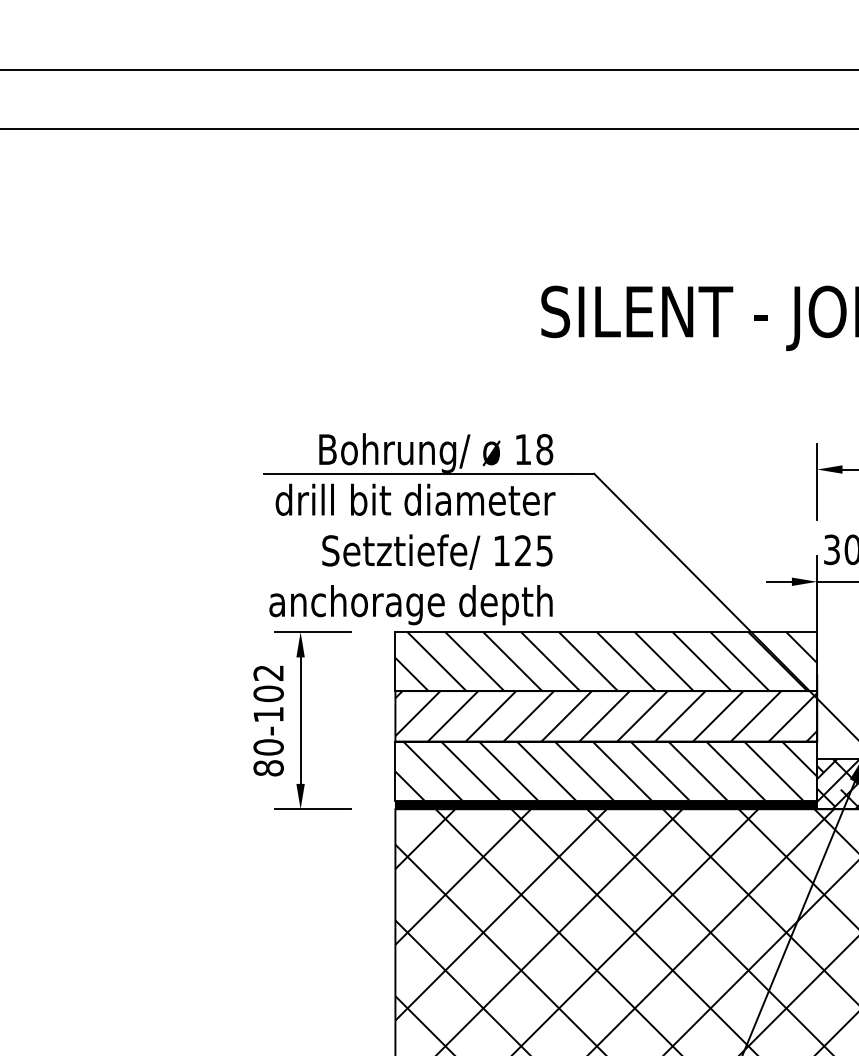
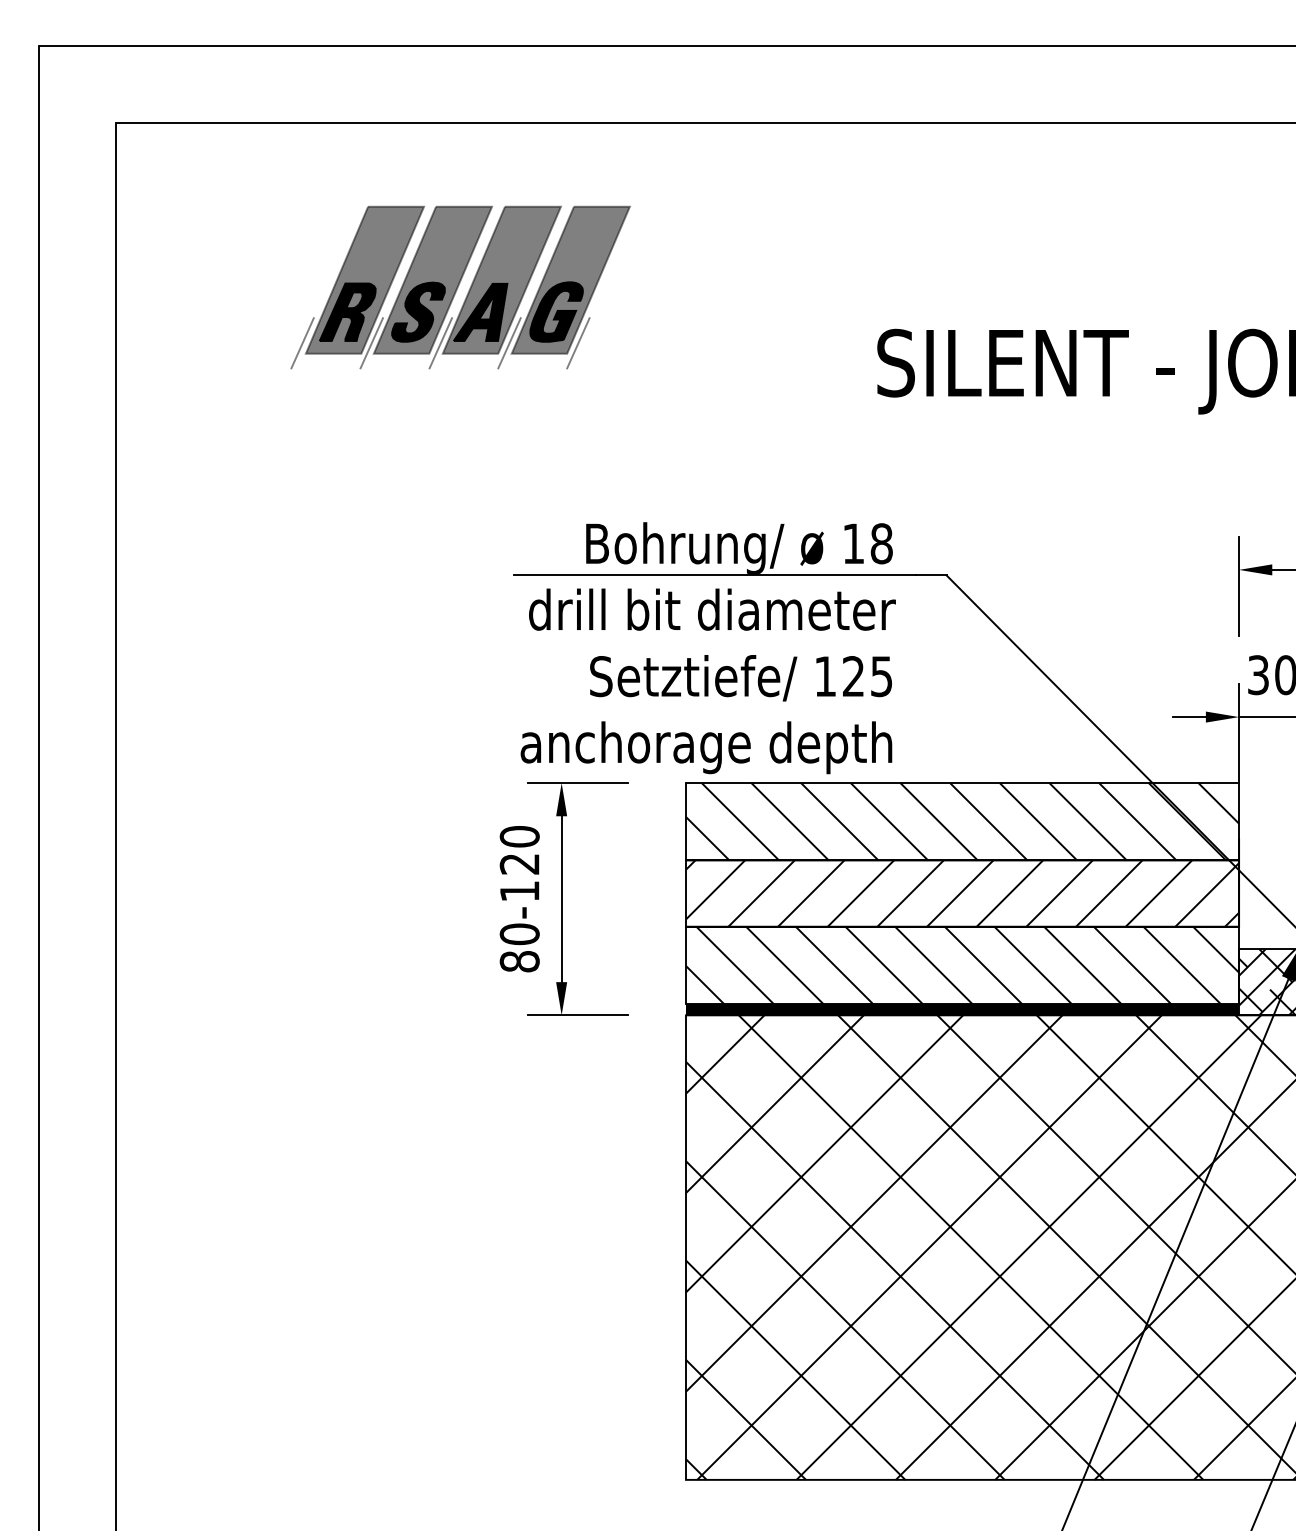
part: (223, 254) -> (460, 287), added
text: (268, 683) -> (519, 850), 80-102 -> 80-120

